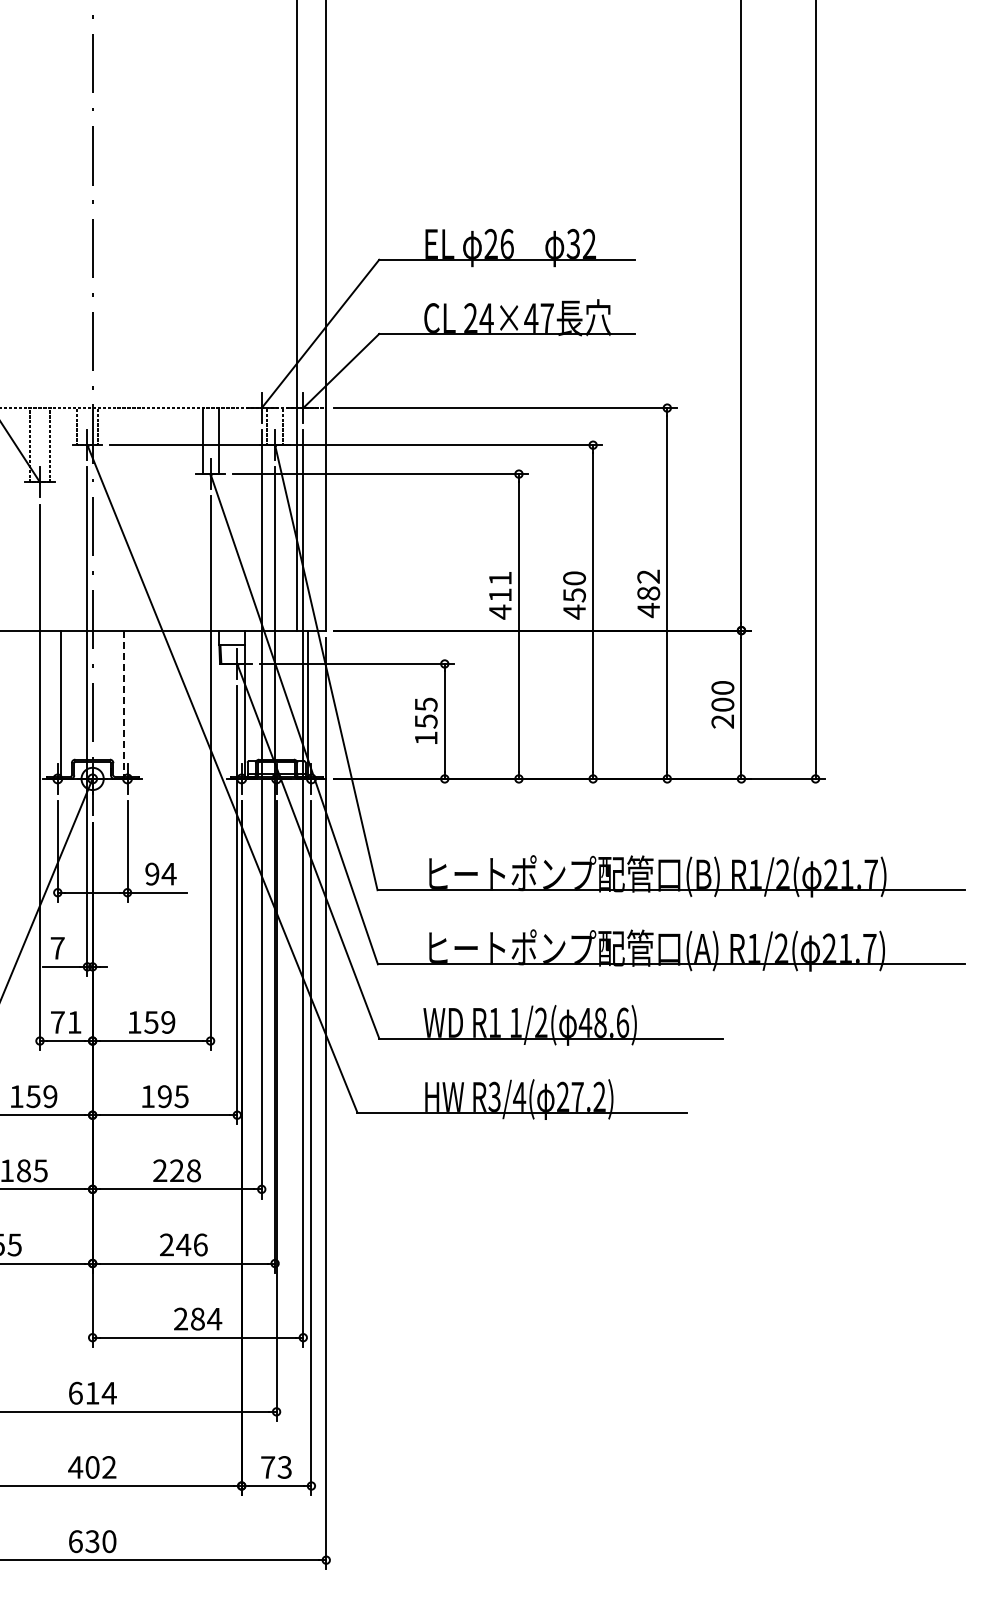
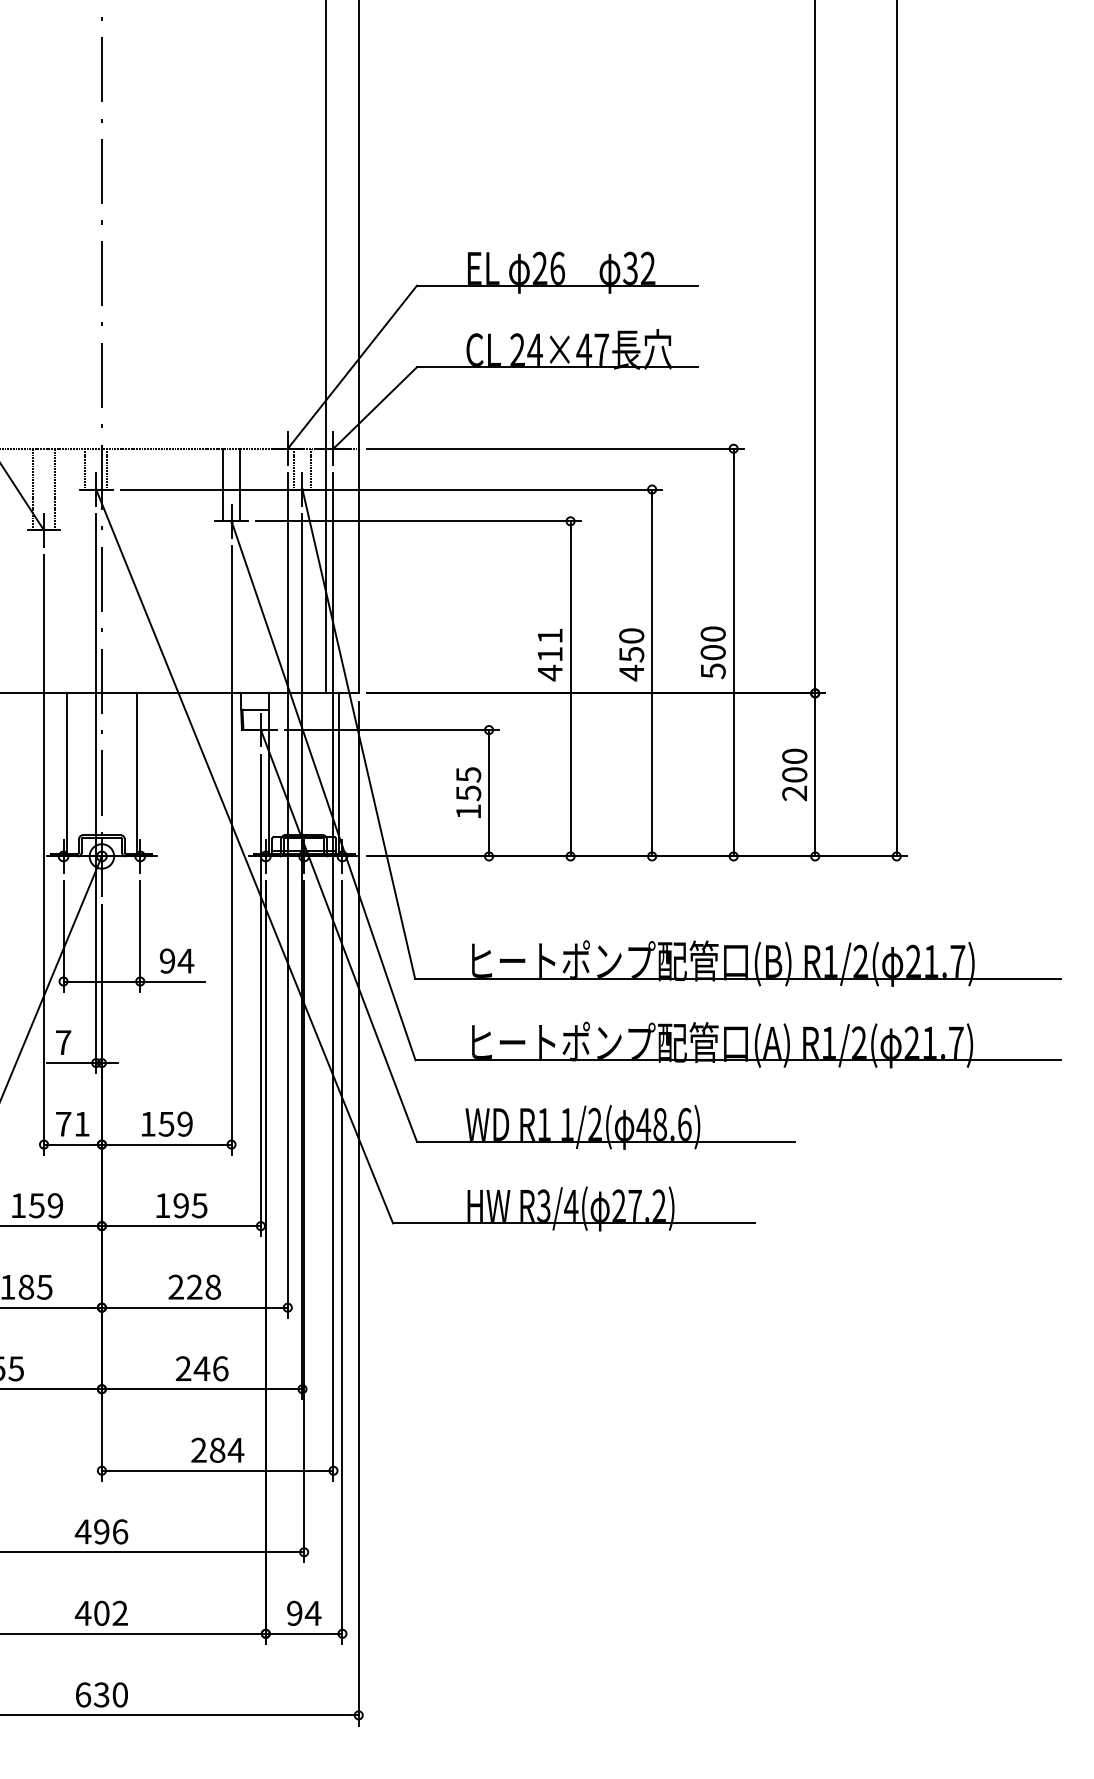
text: (648, 593) -> (713, 652), 482 -> 500
line: (124, 705) -> (136, 775), dashed -> solid
text: (92, 1392) -> (101, 1530), 614 -> 496
text: (276, 1467) -> (304, 1613), 73 -> 94

